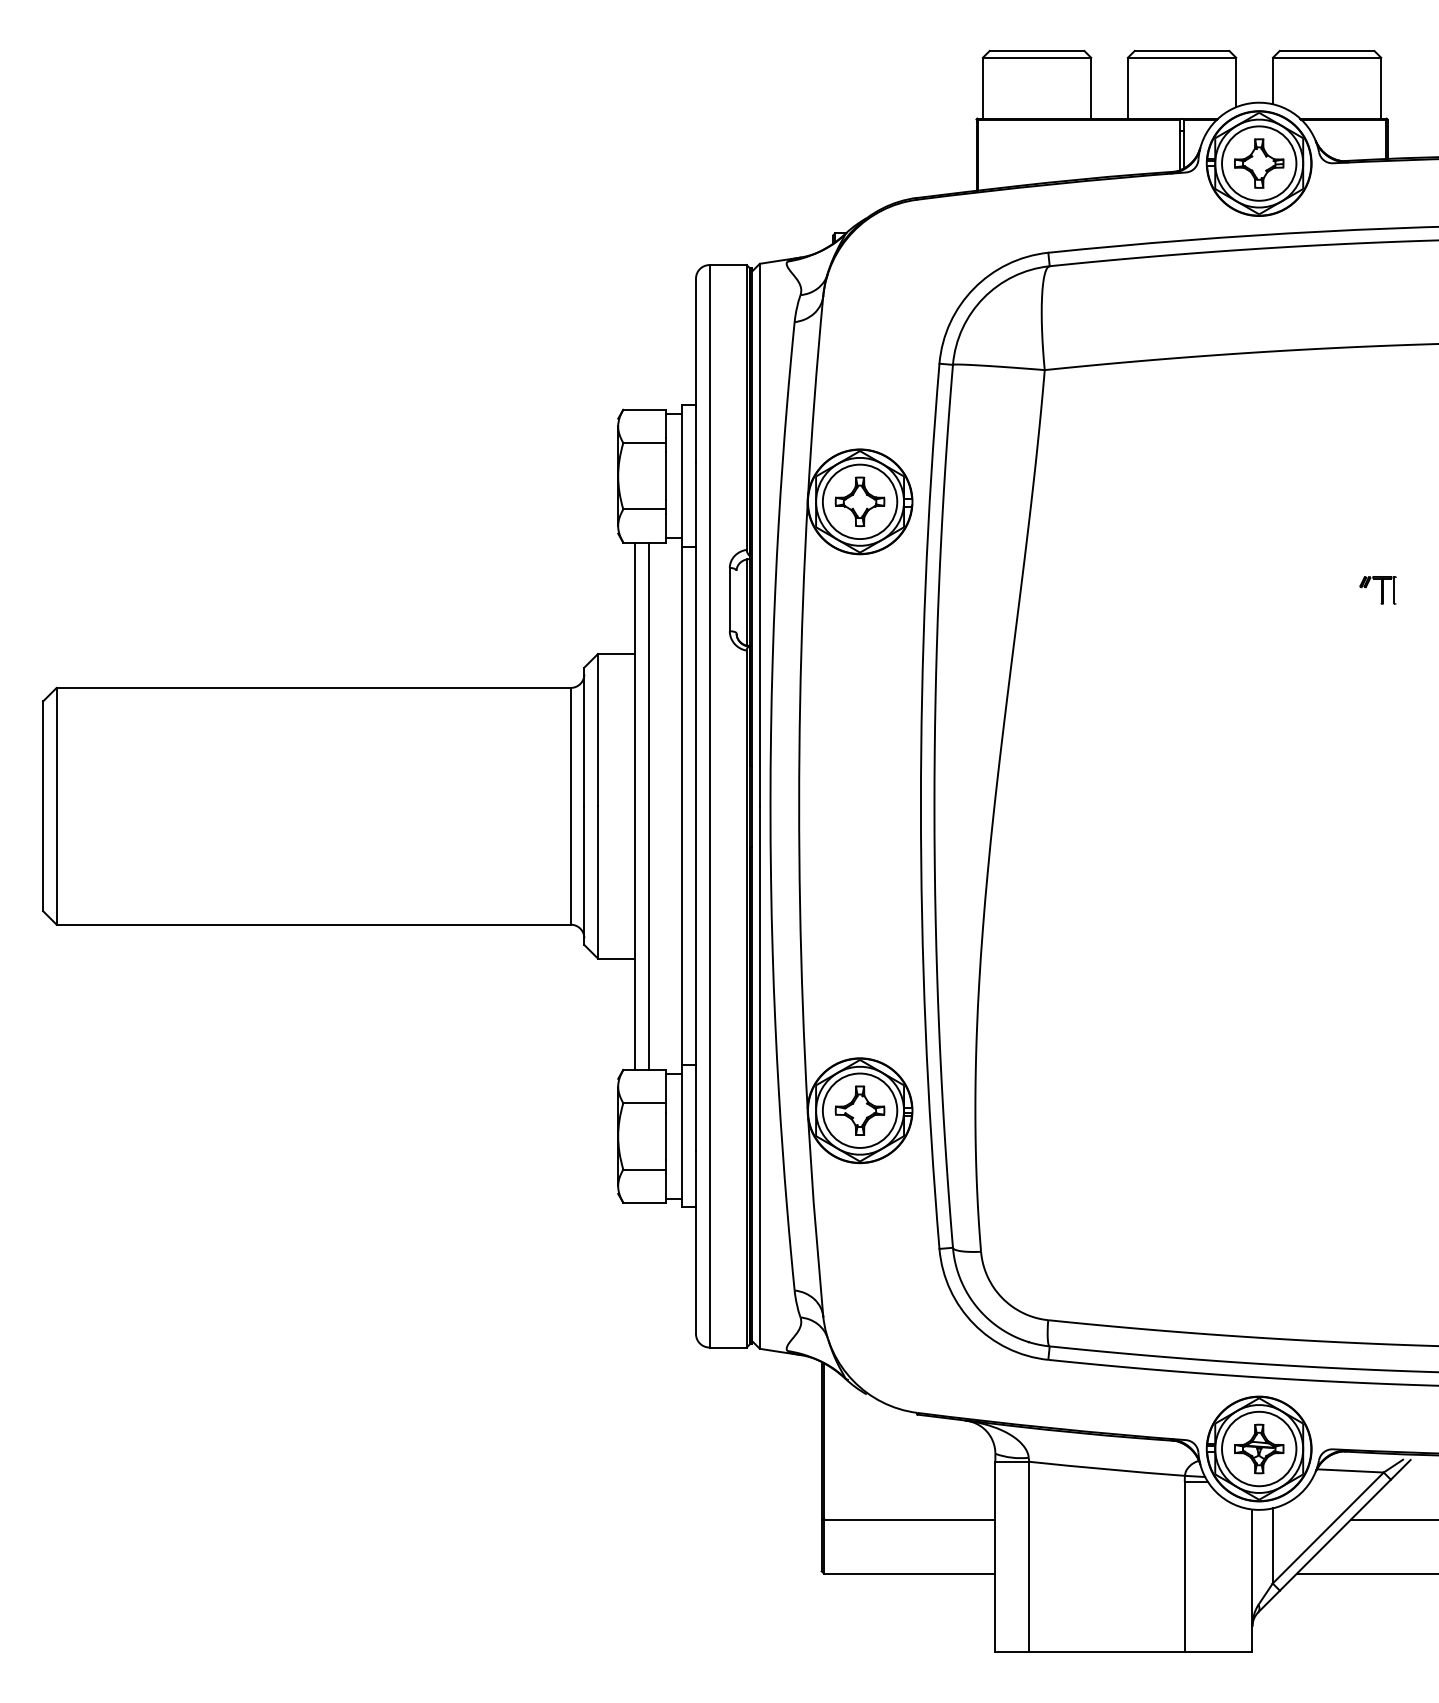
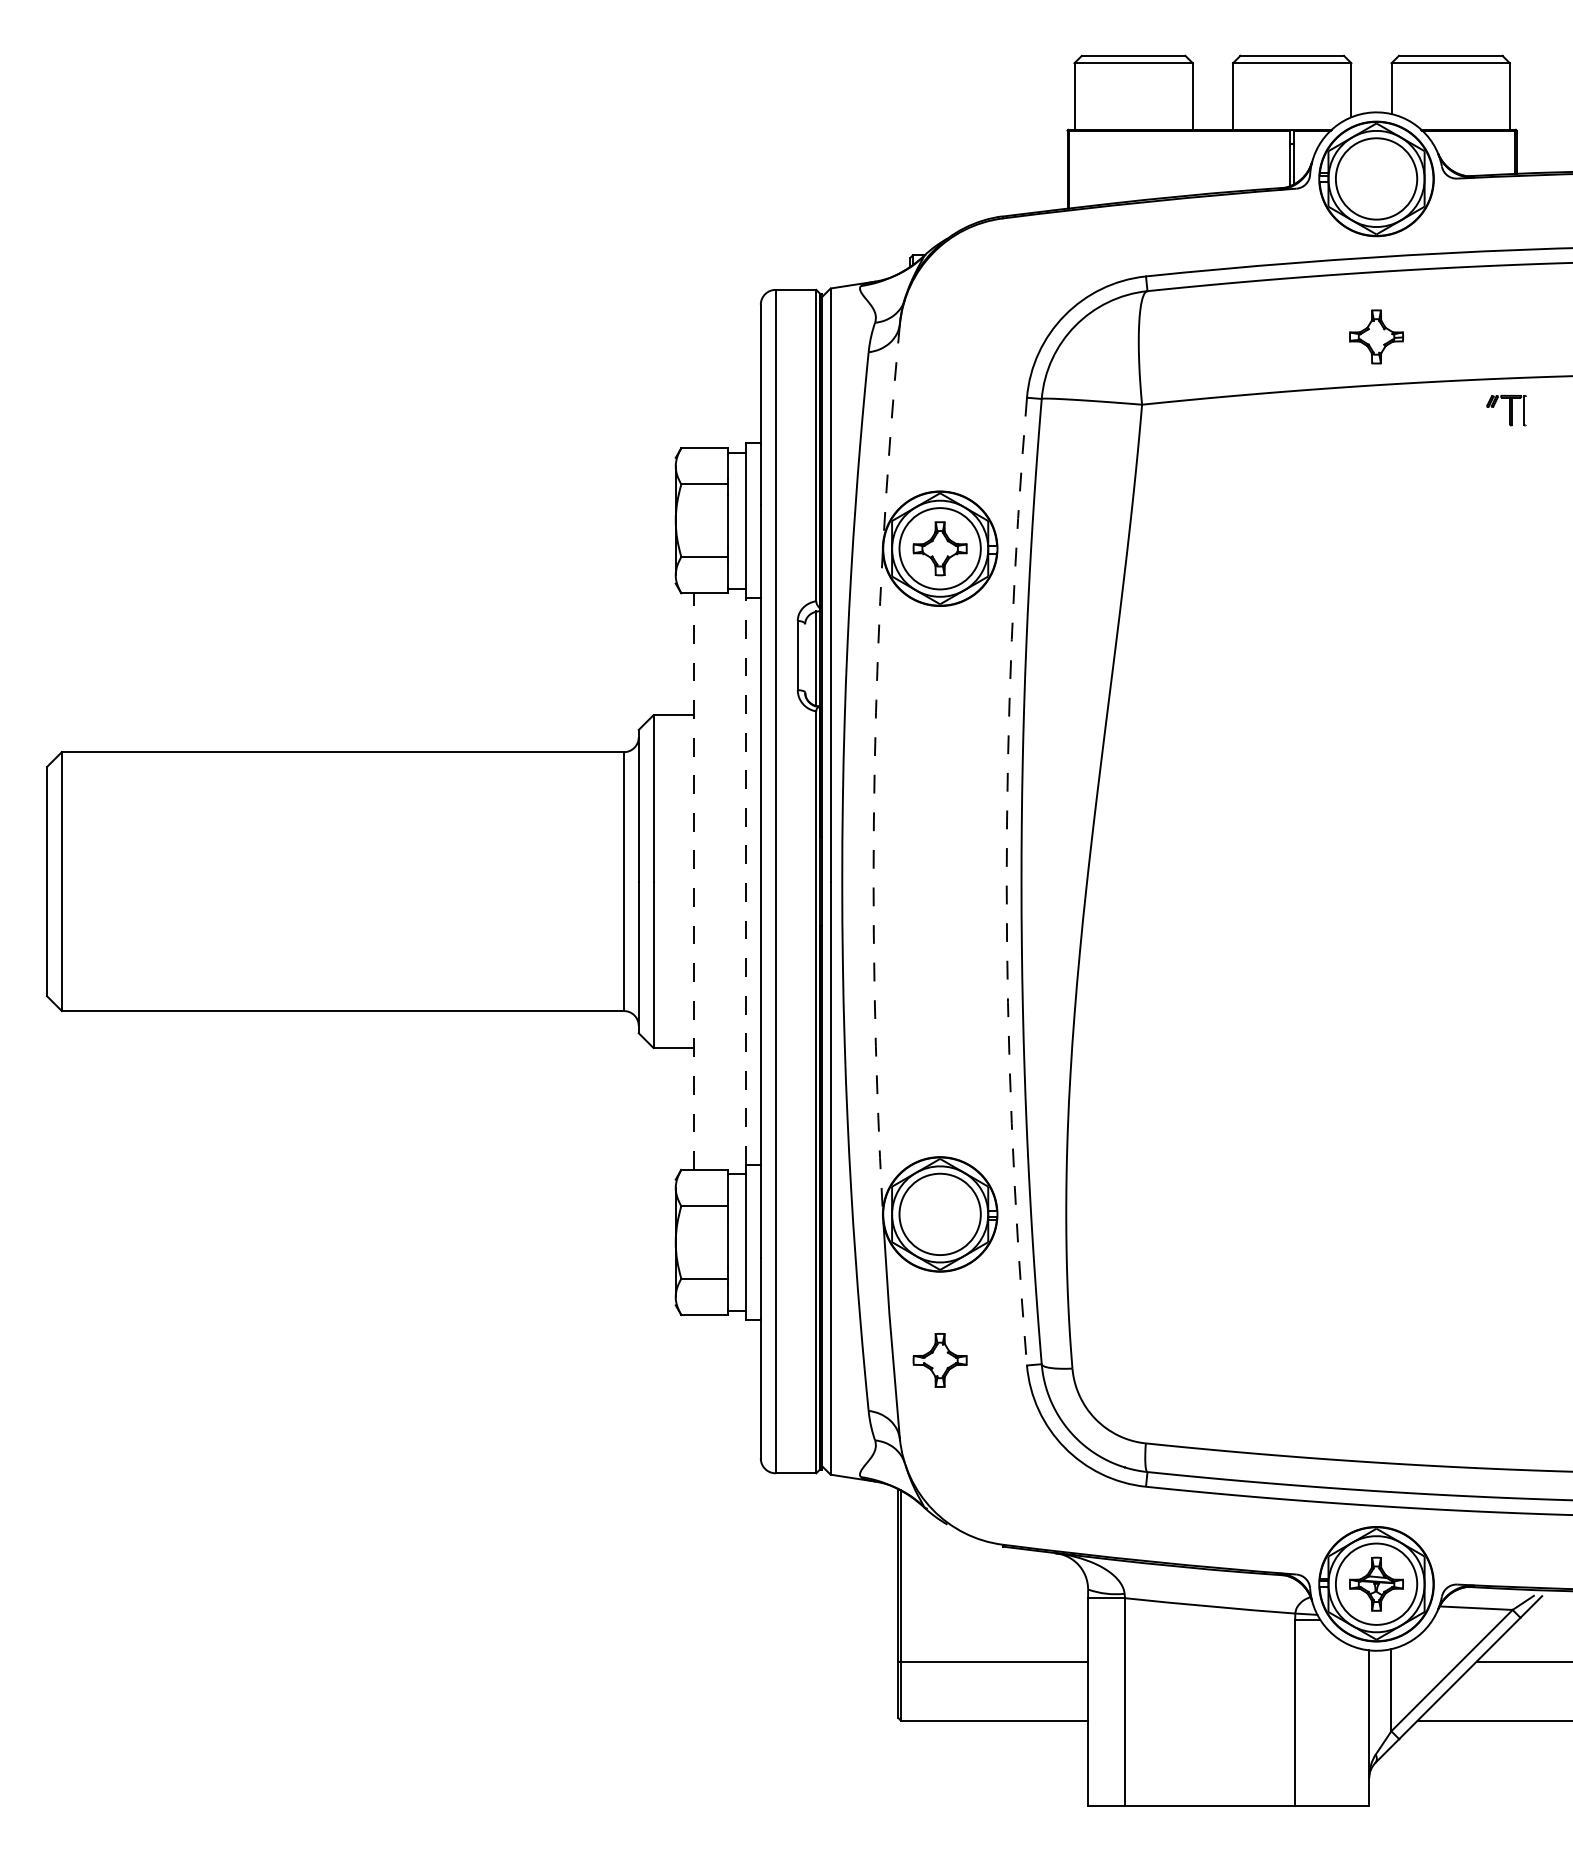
part: (1259, 163) -> (1376, 336), moved
part: (1378, 590) -> (1506, 410), moved
arc: (799, 702) -> (874, 768), solid -> dashed
line: (635, 806) -> (694, 881), solid -> dashed
line: (649, 806) -> (709, 881), removed
line: (682, 806) -> (746, 881), solid -> dashed
arc: (920, 806) -> (1006, 881), solid -> dashed
part: (859, 1110) -> (939, 1360), moved

